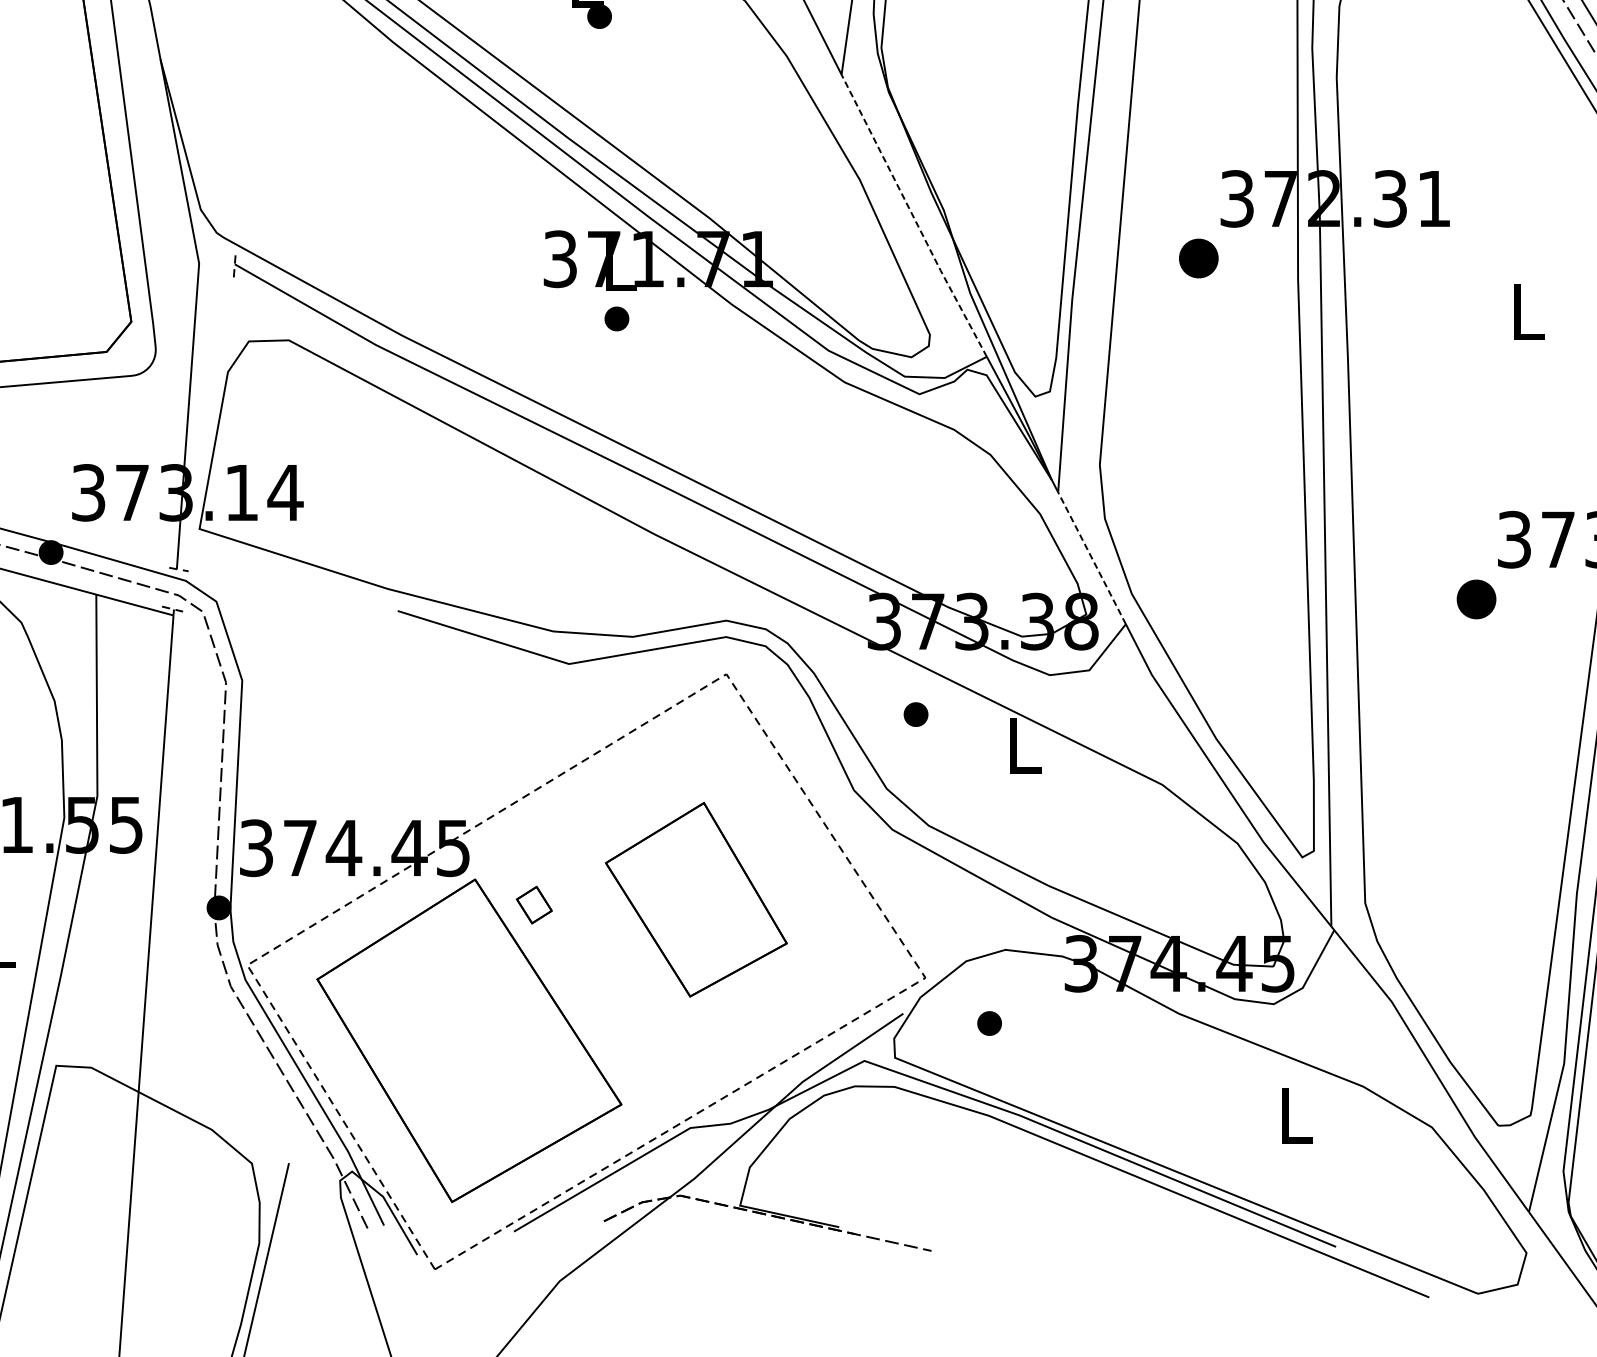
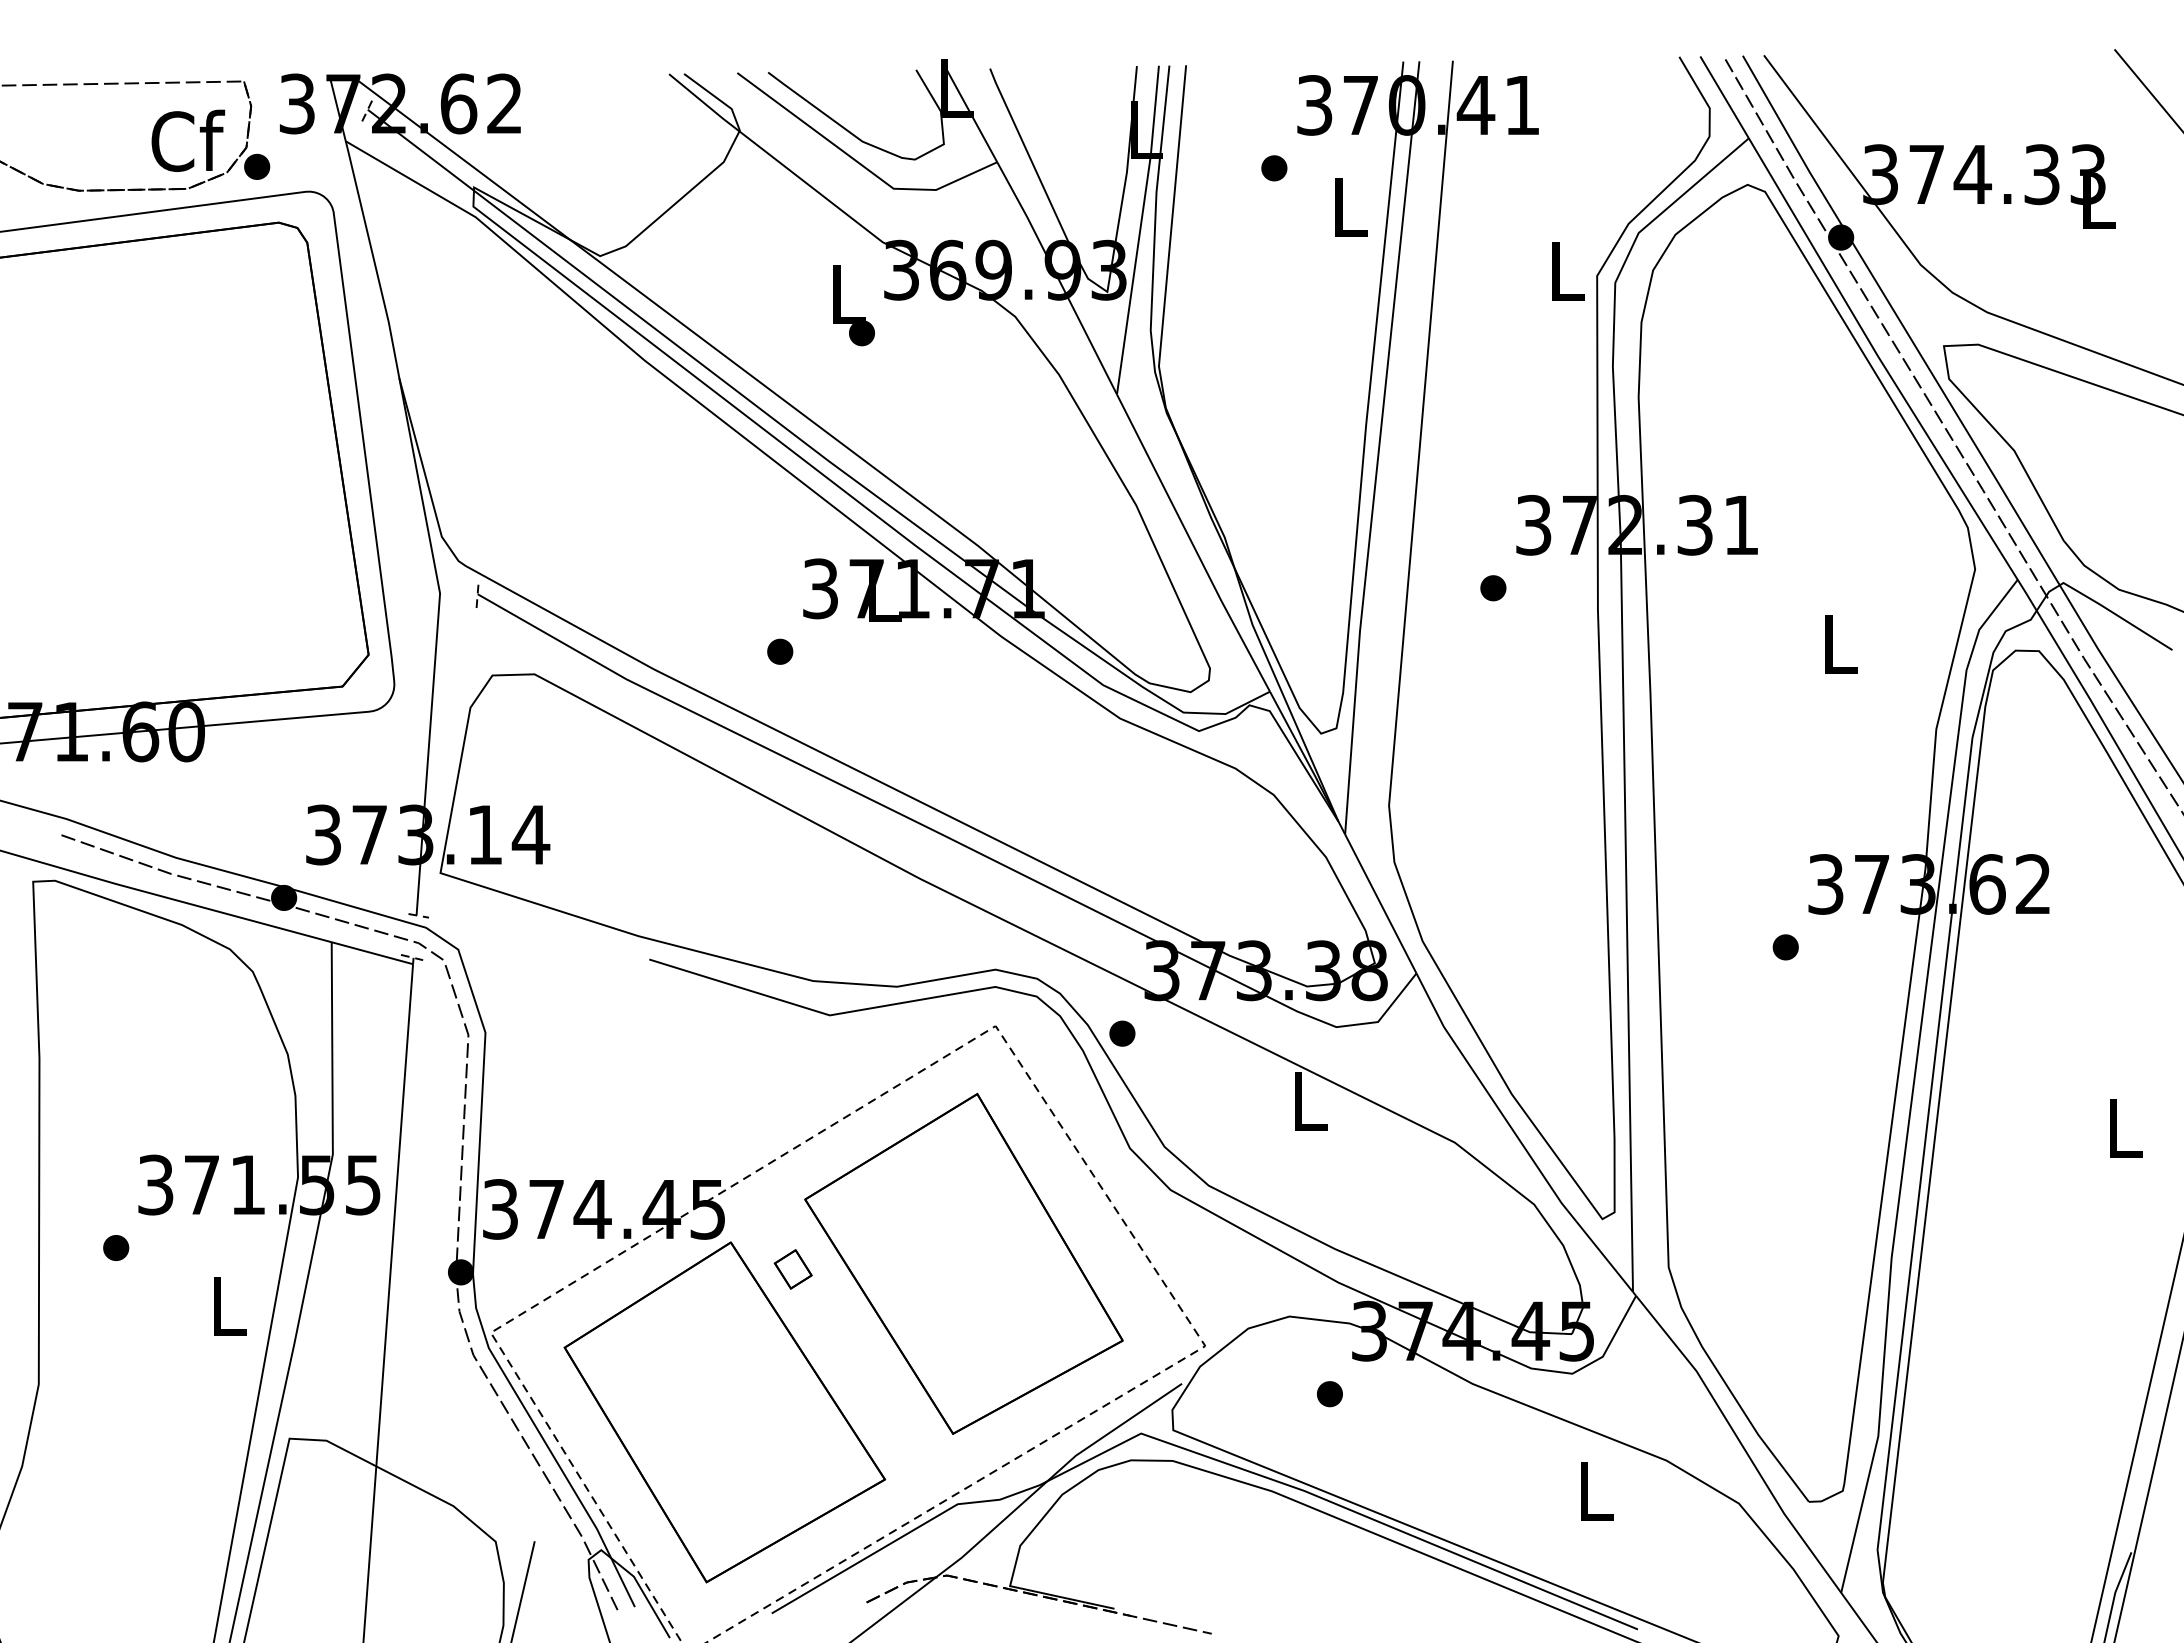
line: (913, 216) -> (1192, 543), dashed -> solid
part: (1198, 258) -> (1493, 588), size x0.62
part: (617, 318) -> (780, 651), moved
line: (1091, 557) -> (1380, 903), dashed -> solid
part: (1476, 599) -> (1785, 947), size x0.62
part: (916, 714) -> (1122, 1033), moved
part: (695, 899) -> (963, 1263), size x1.67
part: (989, 1023) -> (1329, 1394), moved

